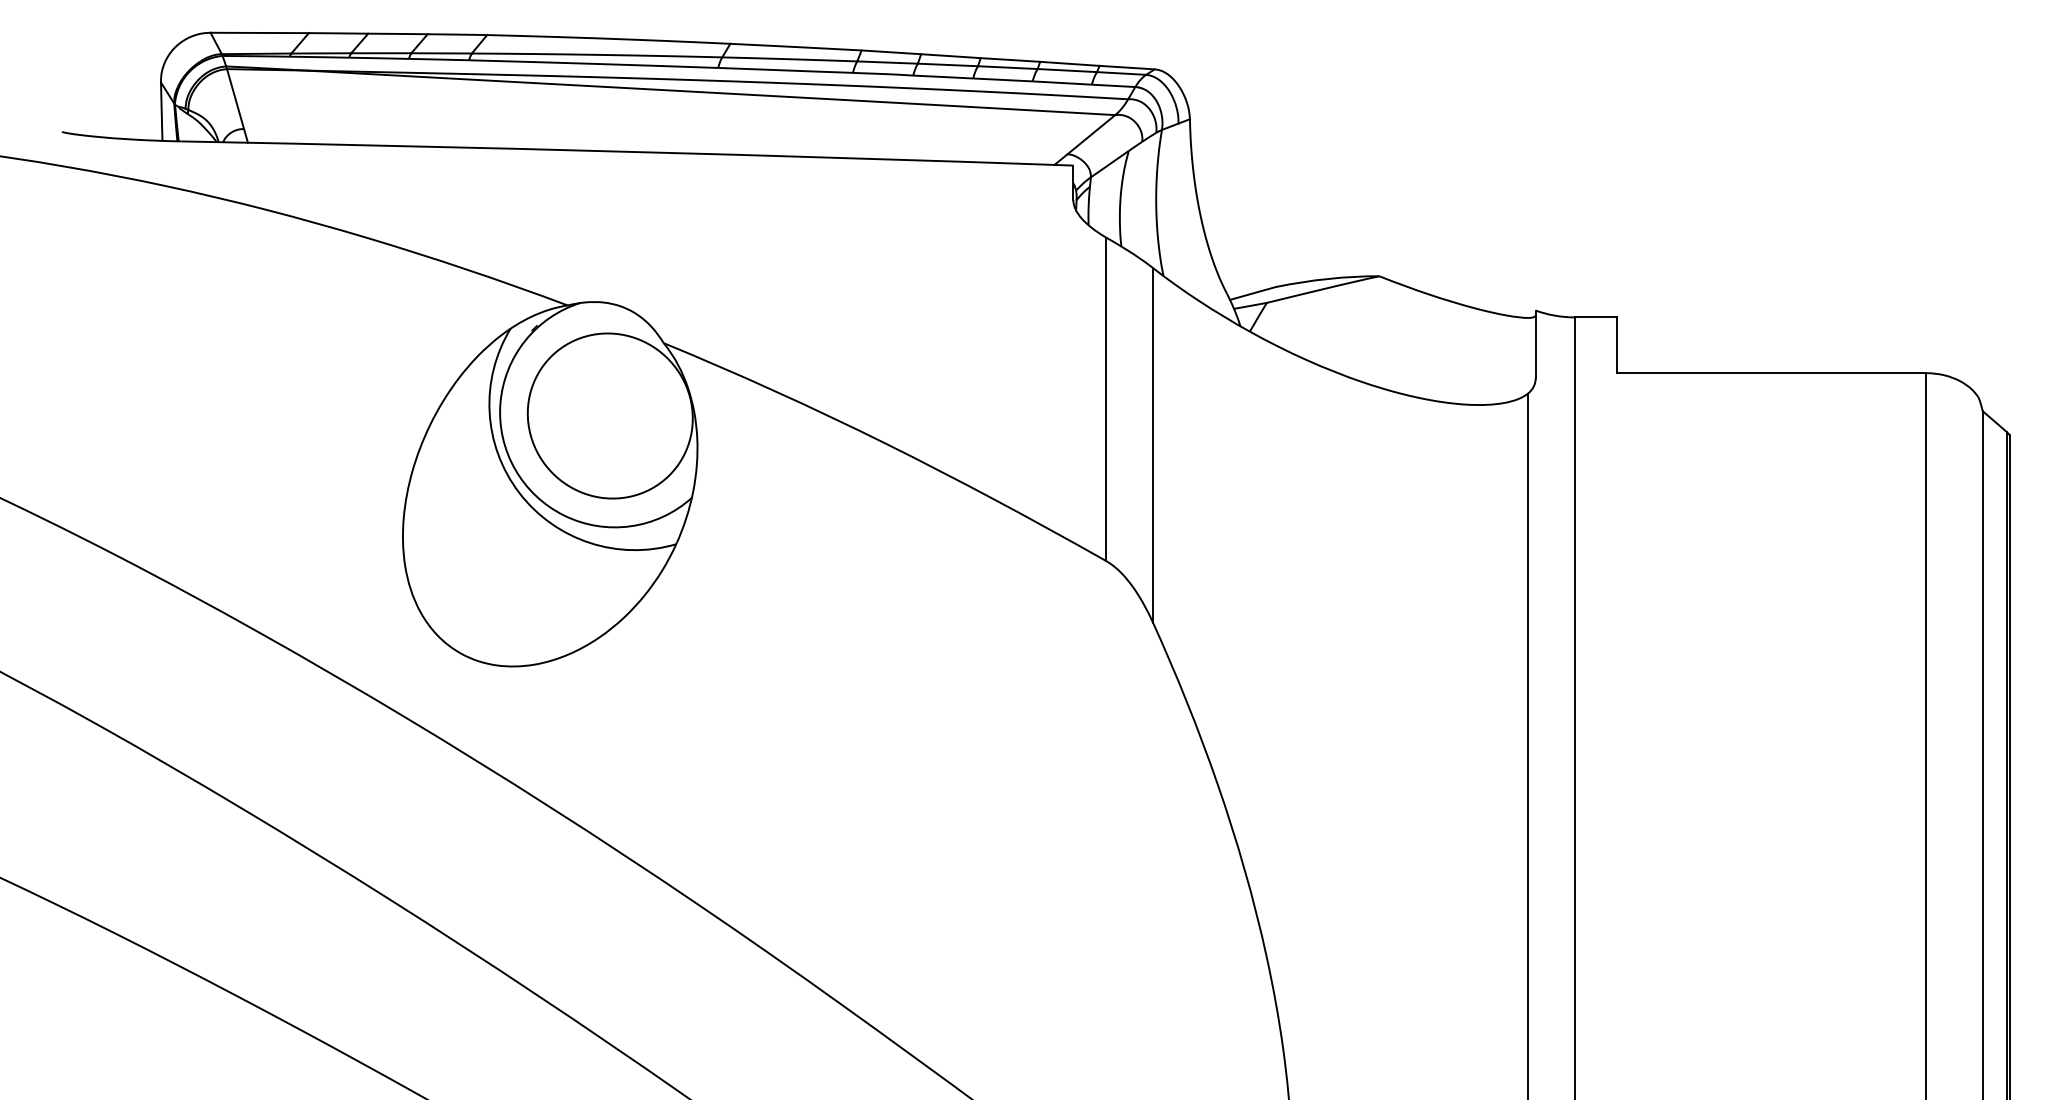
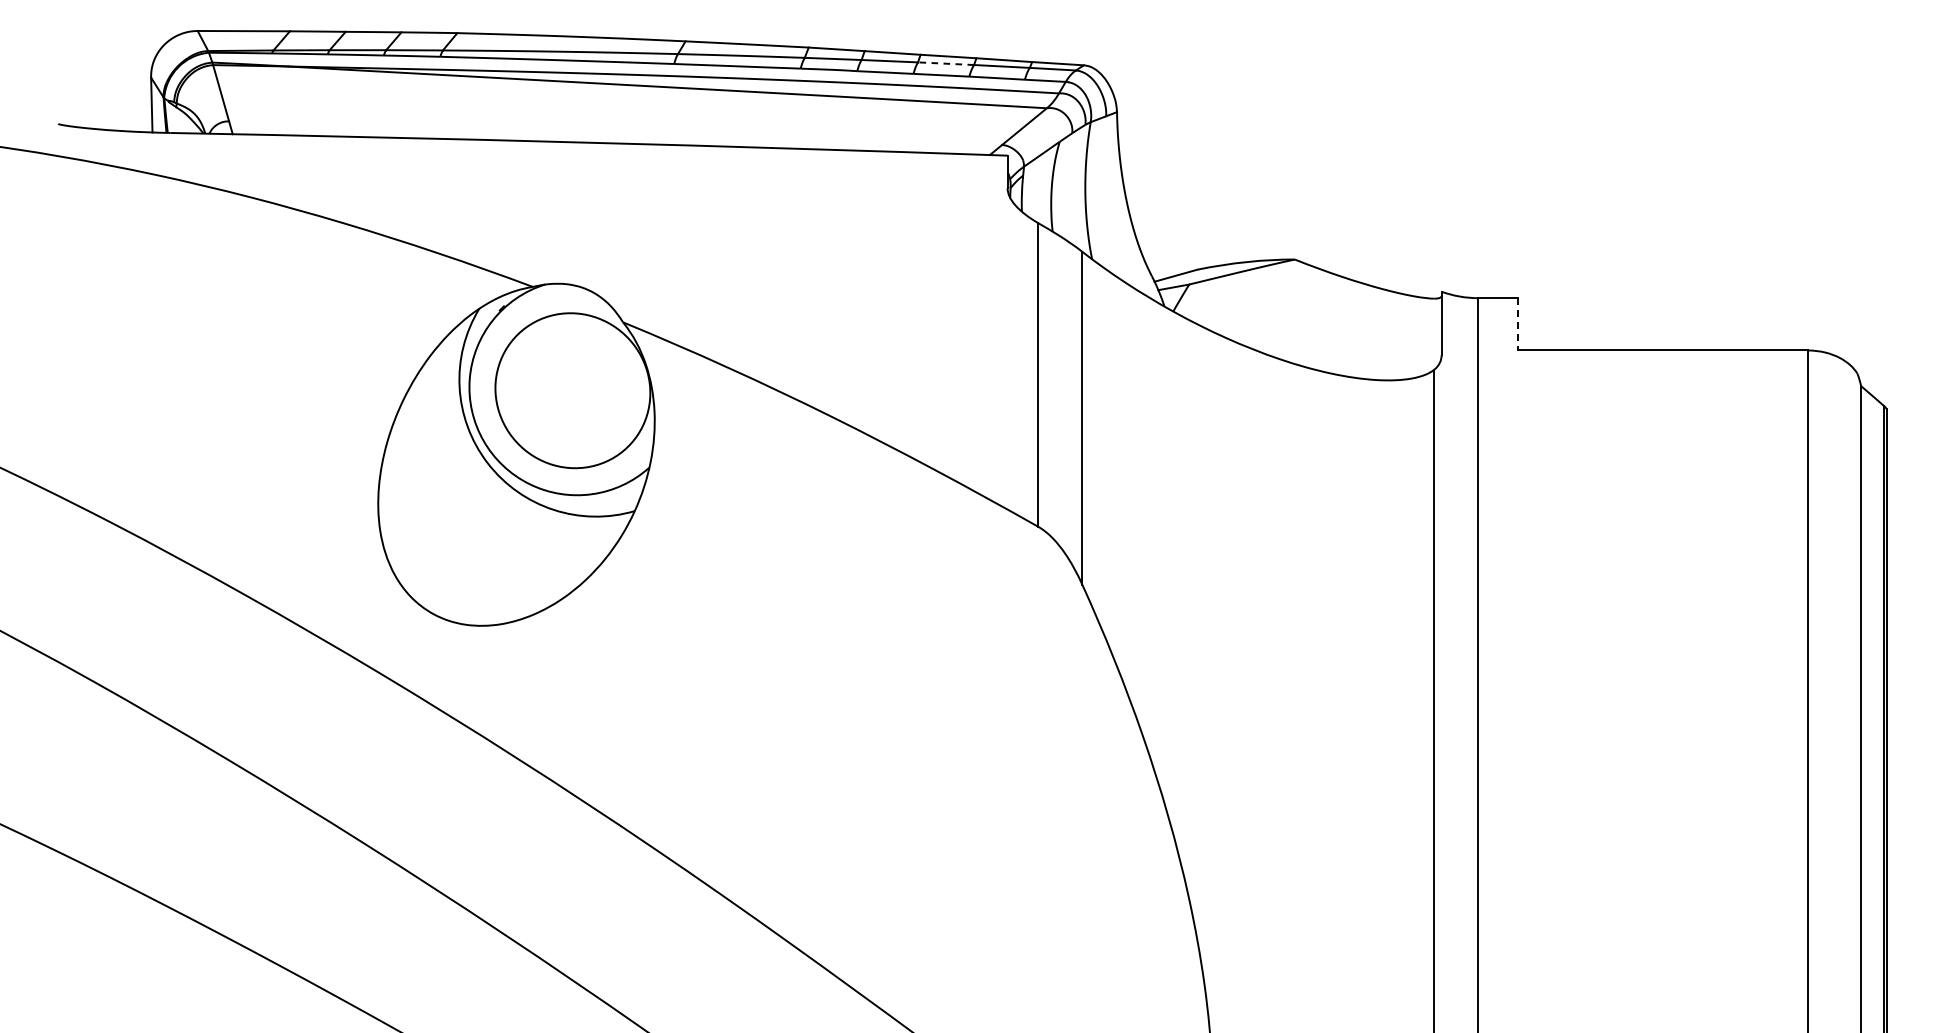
line: (1007, 67) -> (945, 63), solid -> dashed
line: (1616, 345) -> (1517, 324), solid -> dashed

